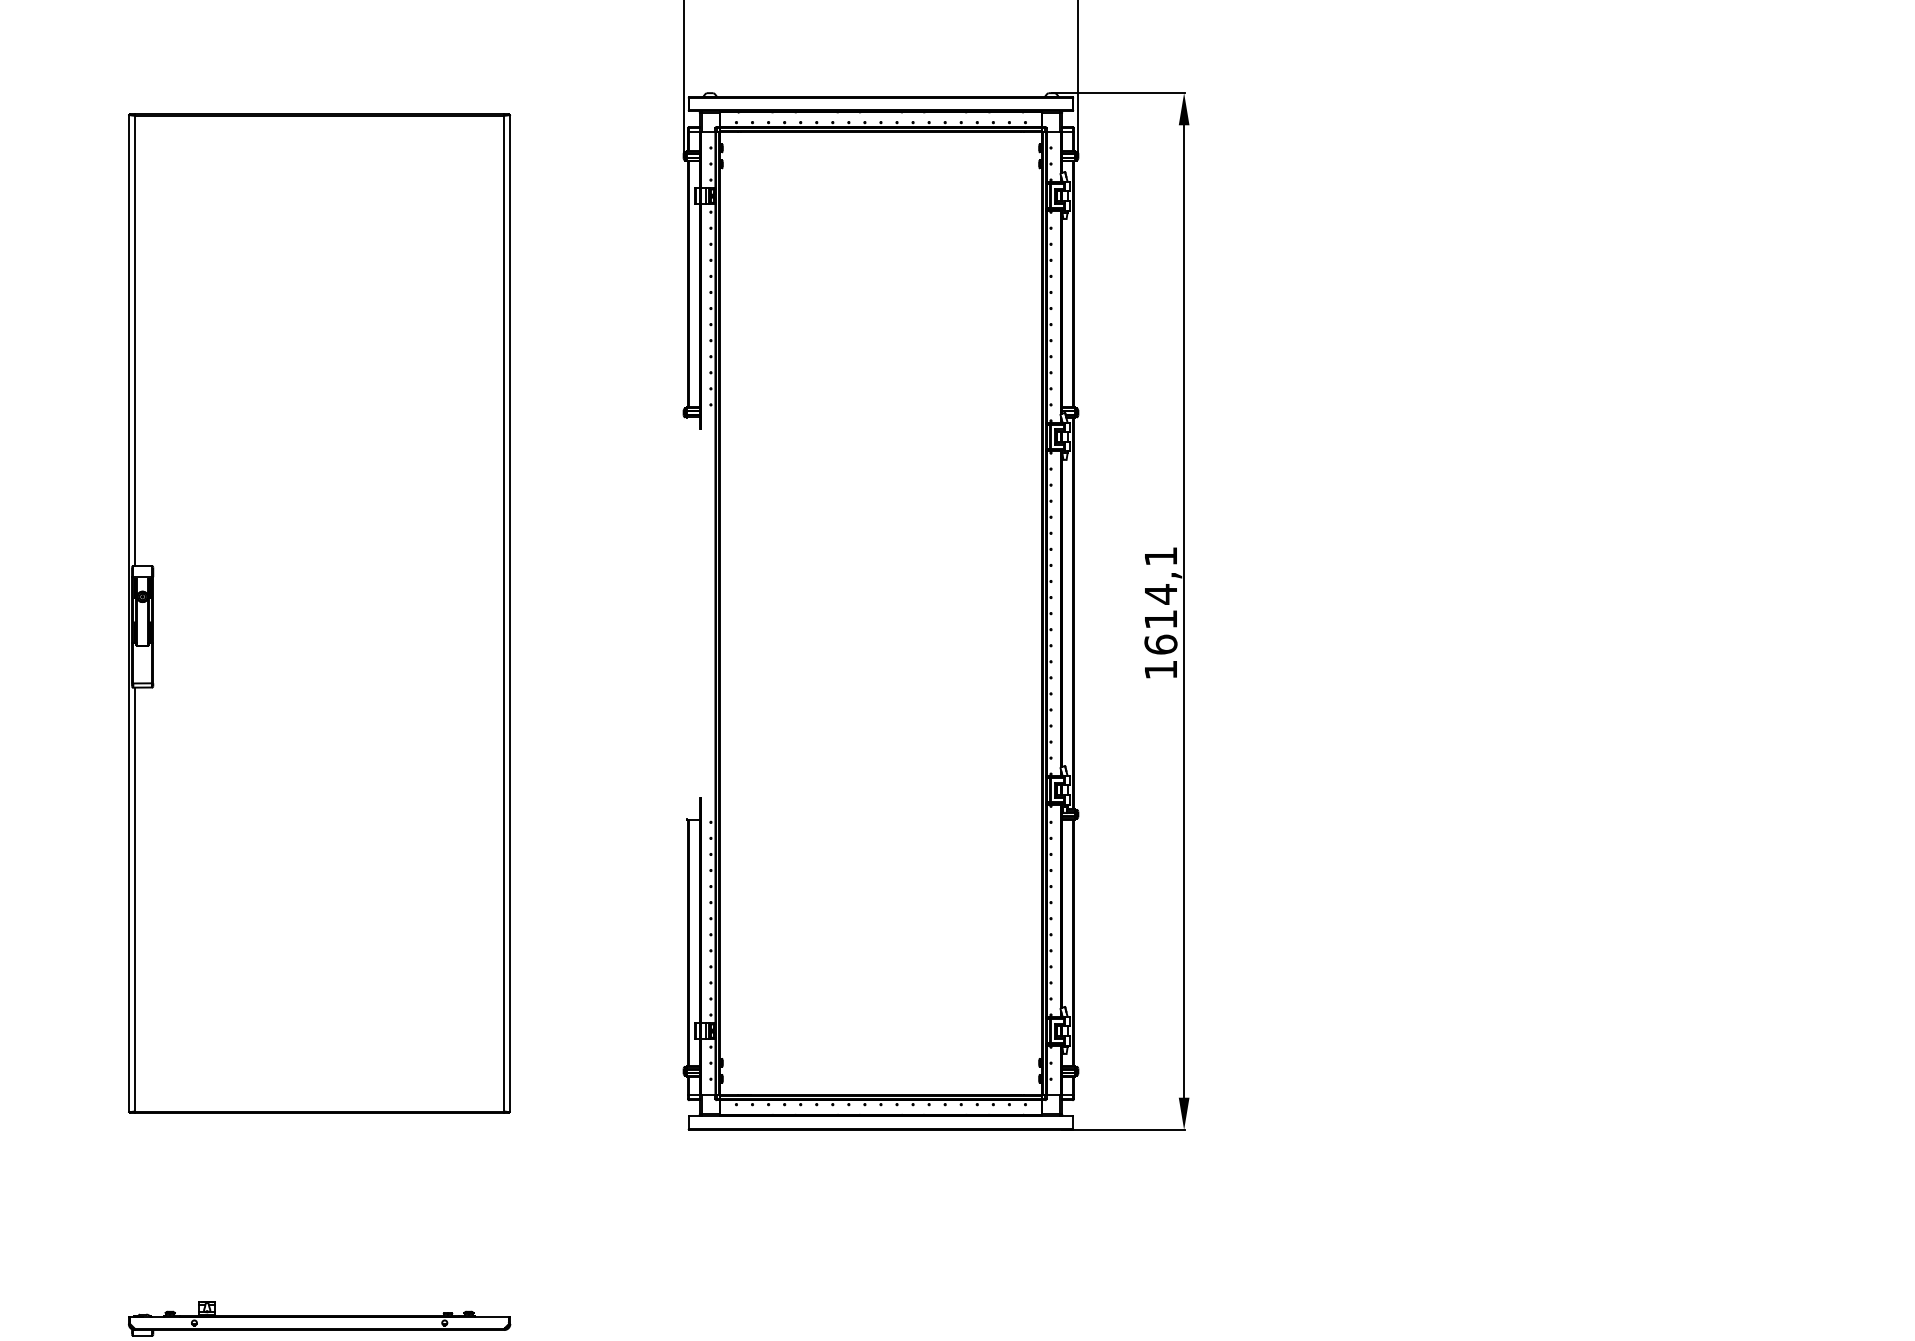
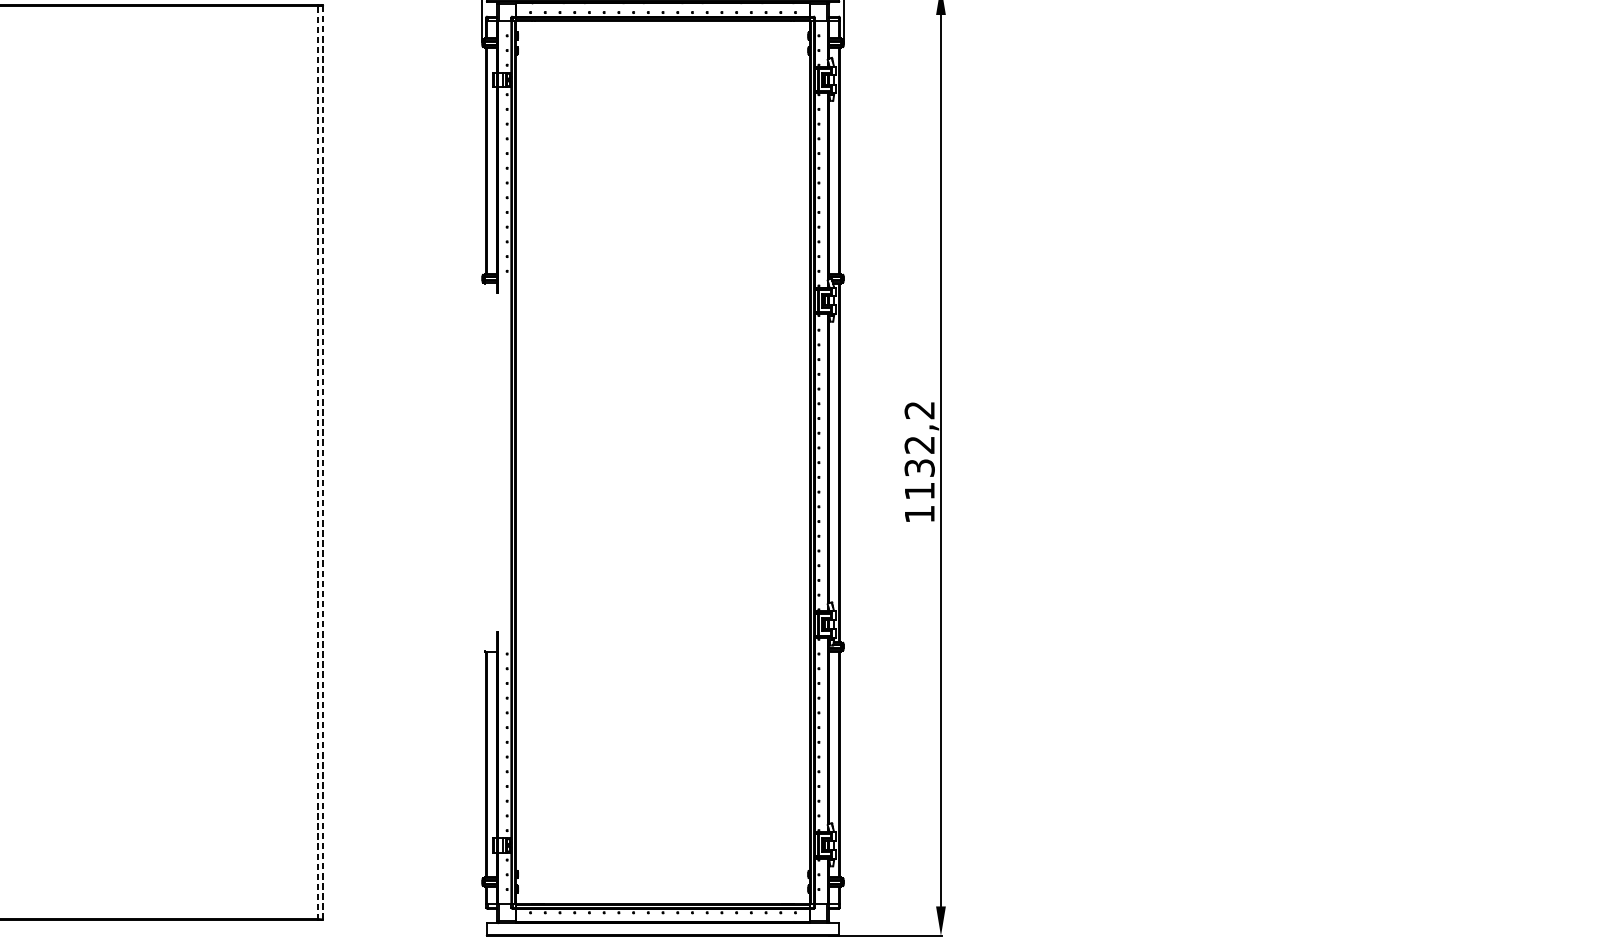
text: (1160, 600) -> (919, 450), 1614,1 -> 1132,2
line: (504, 613) -> (317, 462), solid -> dashed
line: (510, 613) -> (323, 462), solid -> dashed

